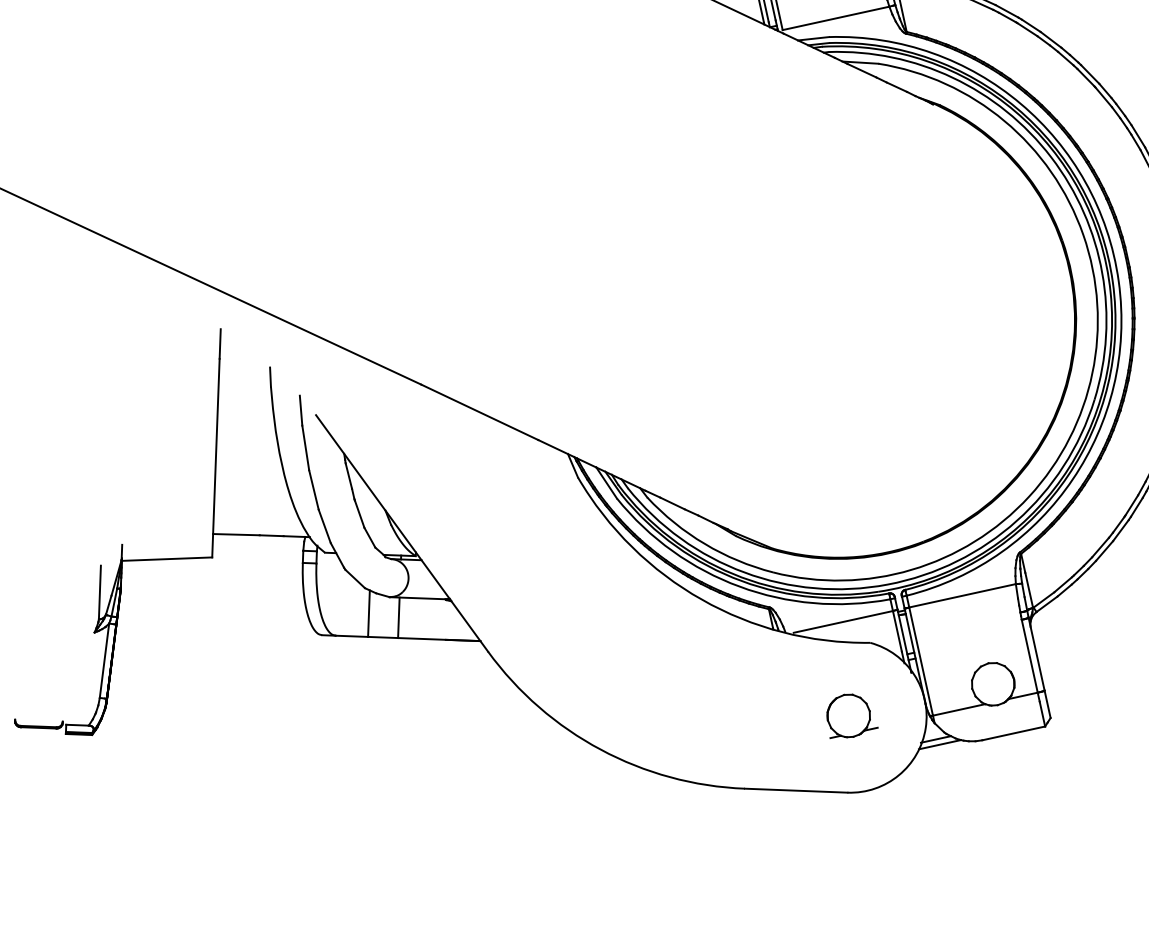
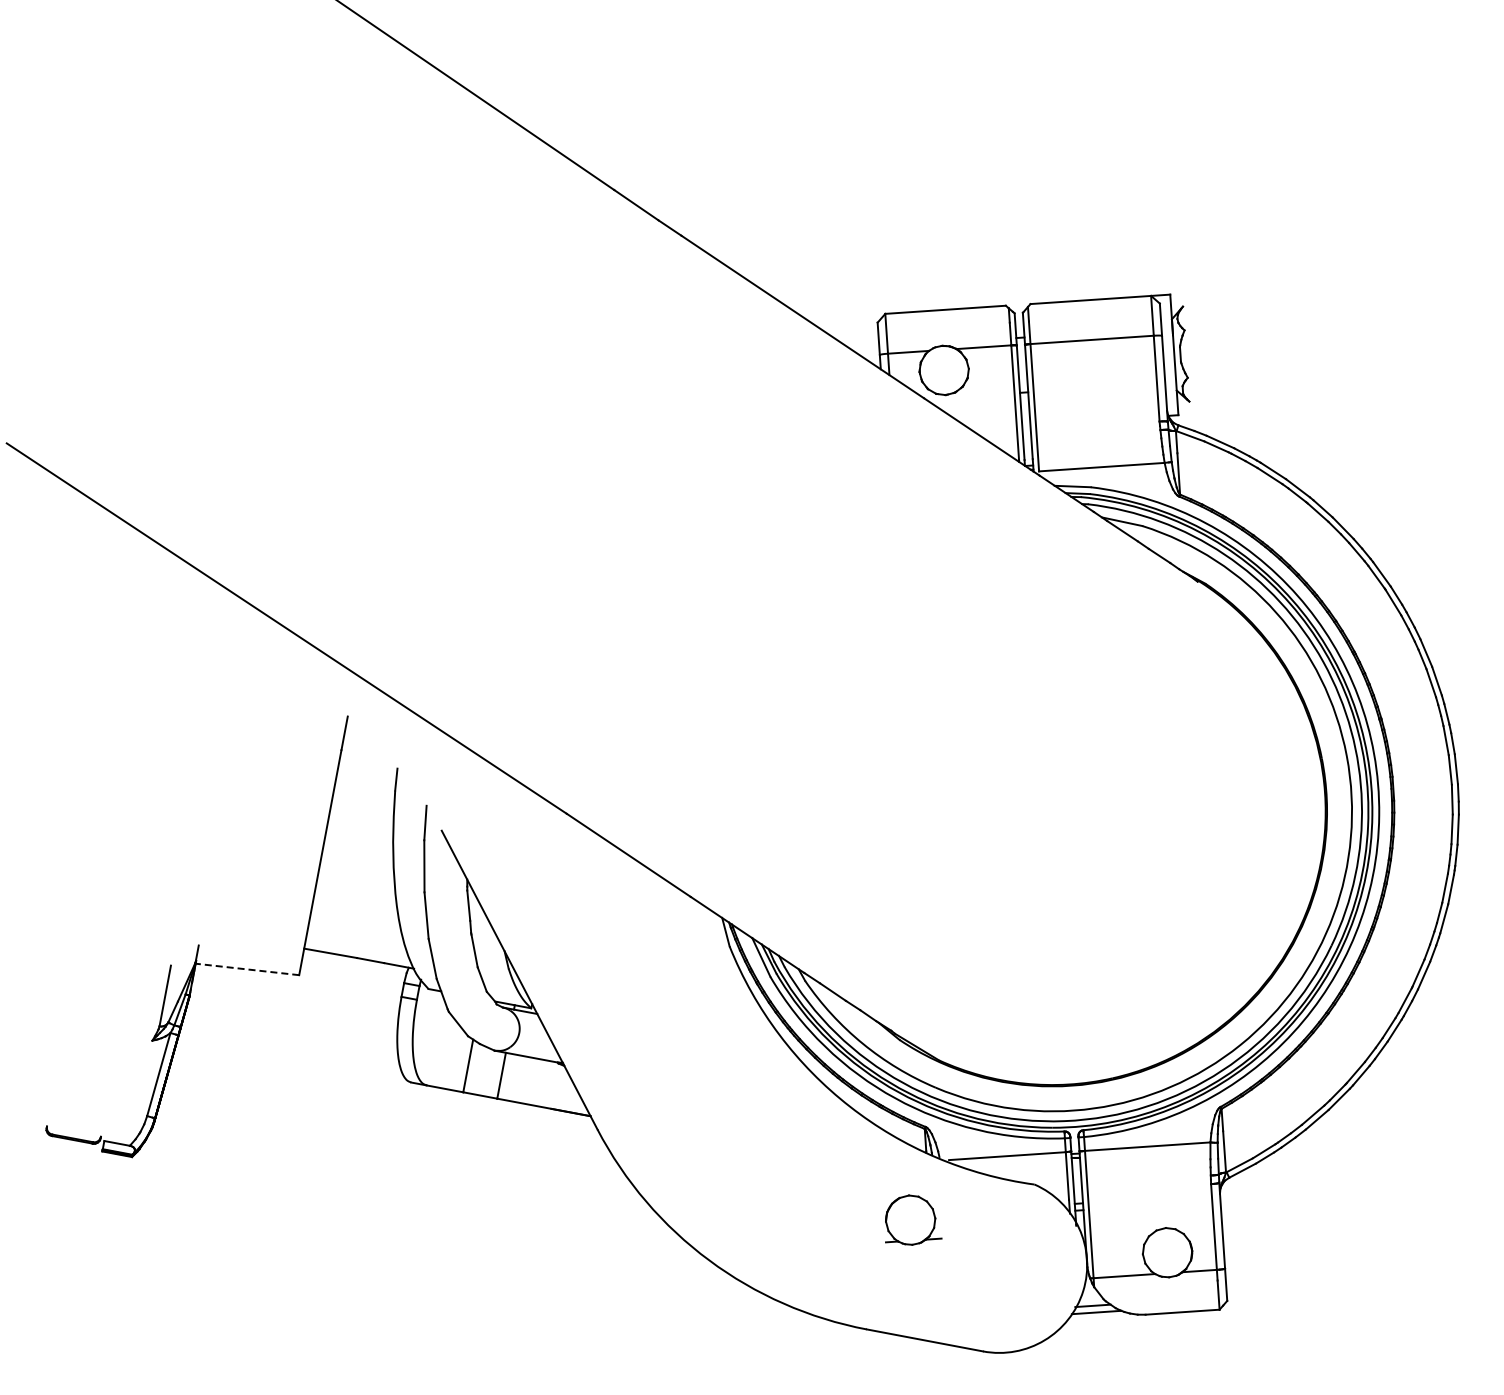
line: (166, 559) -> (246, 969), solid -> dashed
part: (851, 714) -> (913, 1219), moved

